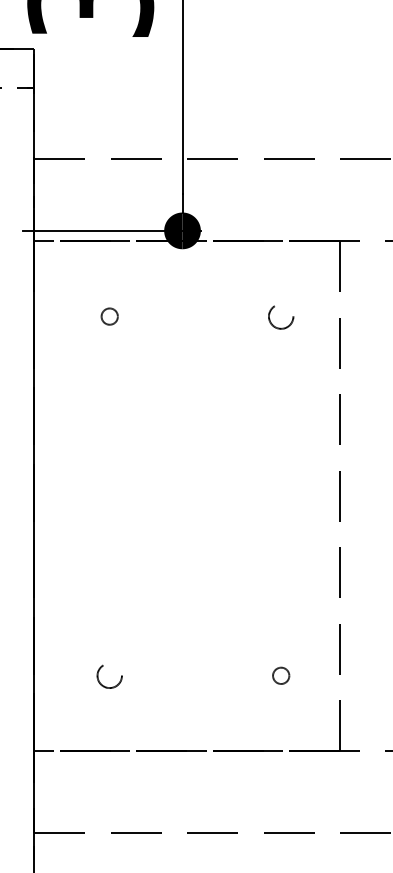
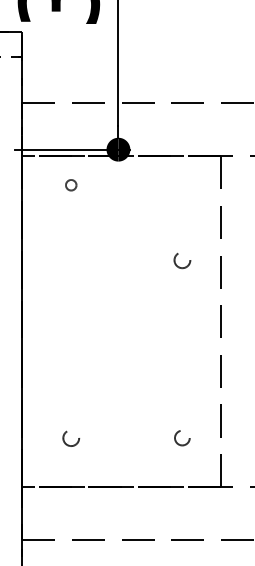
circle: (110, 316) -> (71, 185), moved
circle: (281, 318) -> (182, 261), moved
circle: (281, 676) -> (182, 438), size x1.4

